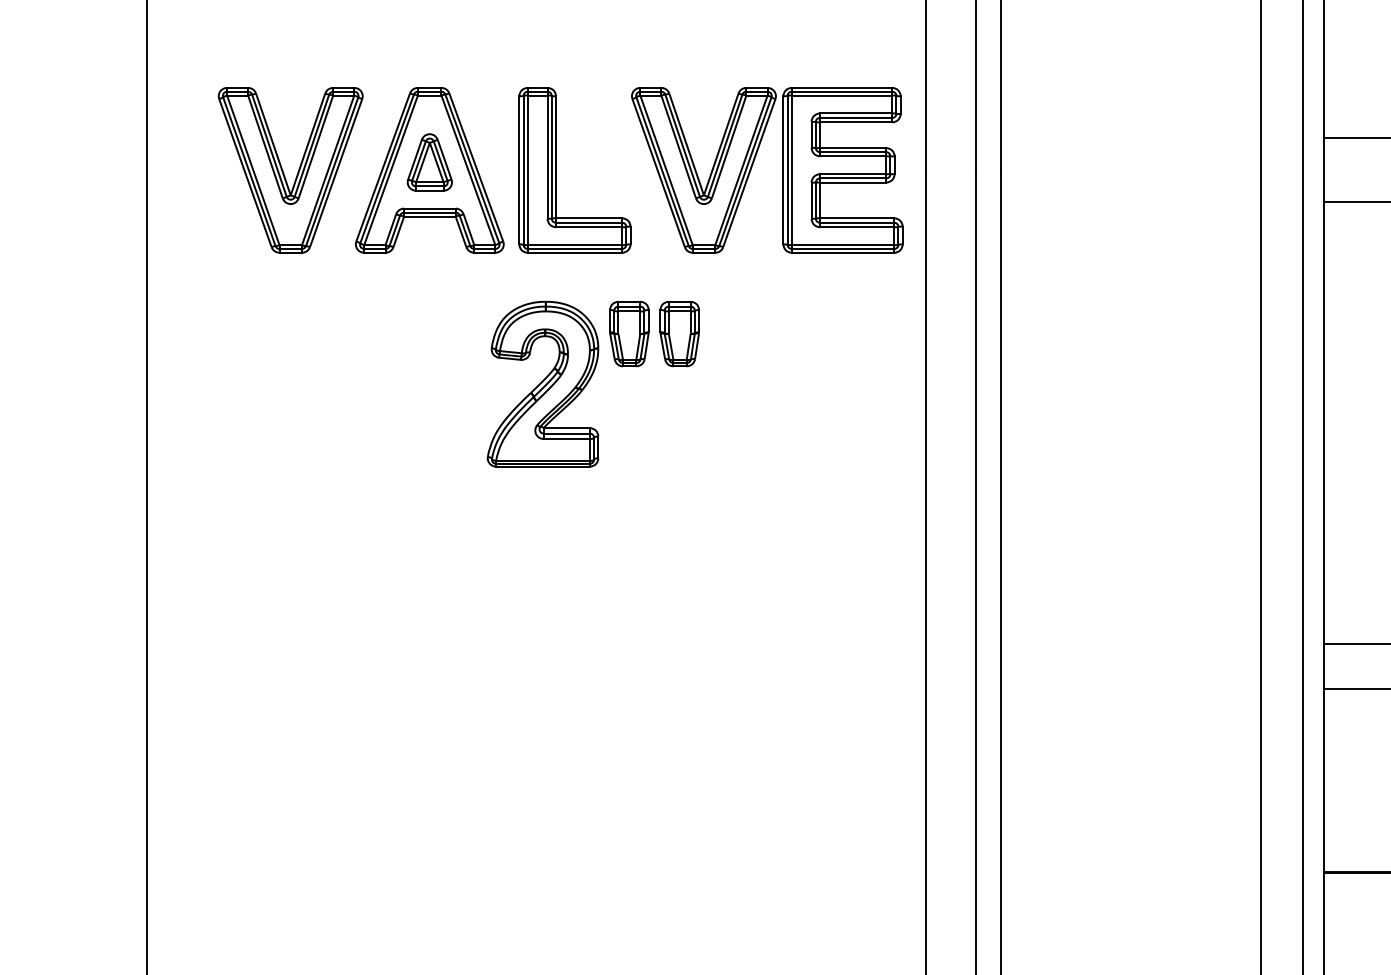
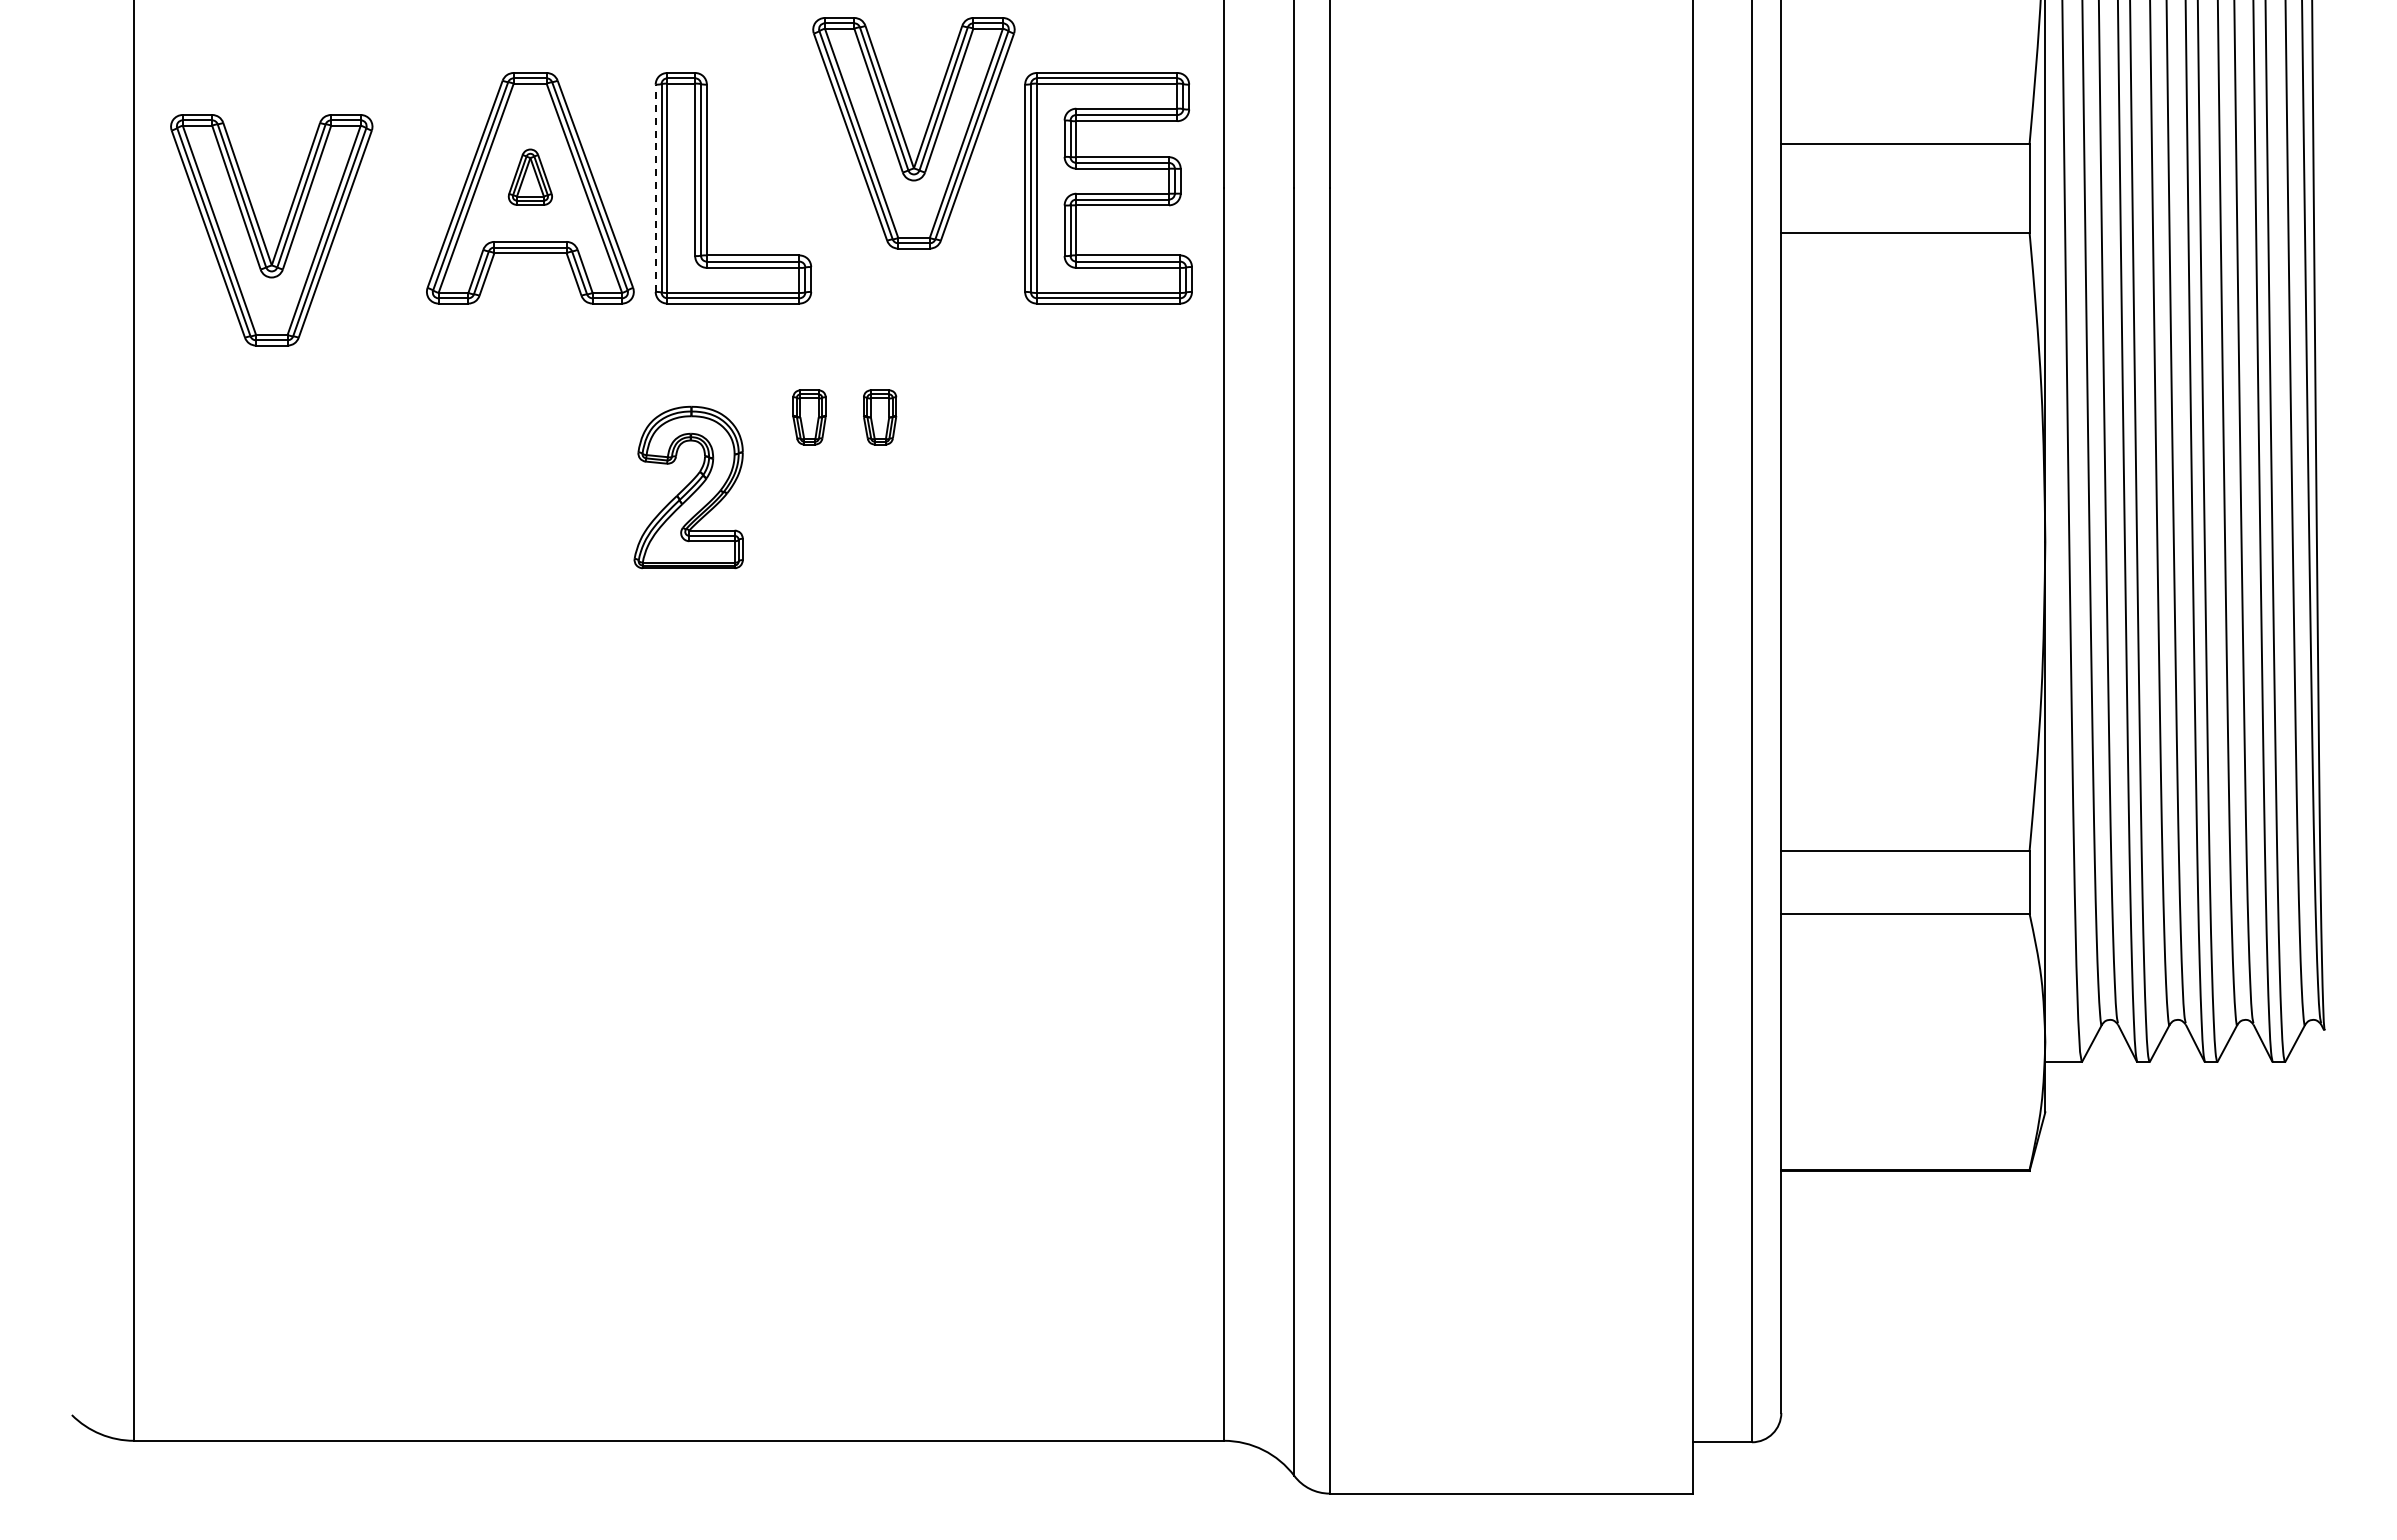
part: (429, 161) -> (530, 176), size x0.7
line: (519, 170) -> (655, 188), solid -> dashed
part: (697, 172) -> (904, 136), moved
part: (284, 173) -> (262, 234), moved
part: (629, 334) -> (809, 417), size x0.6
part: (679, 334) -> (879, 417), size x0.6
part: (542, 384) -> (688, 487), size x0.7

